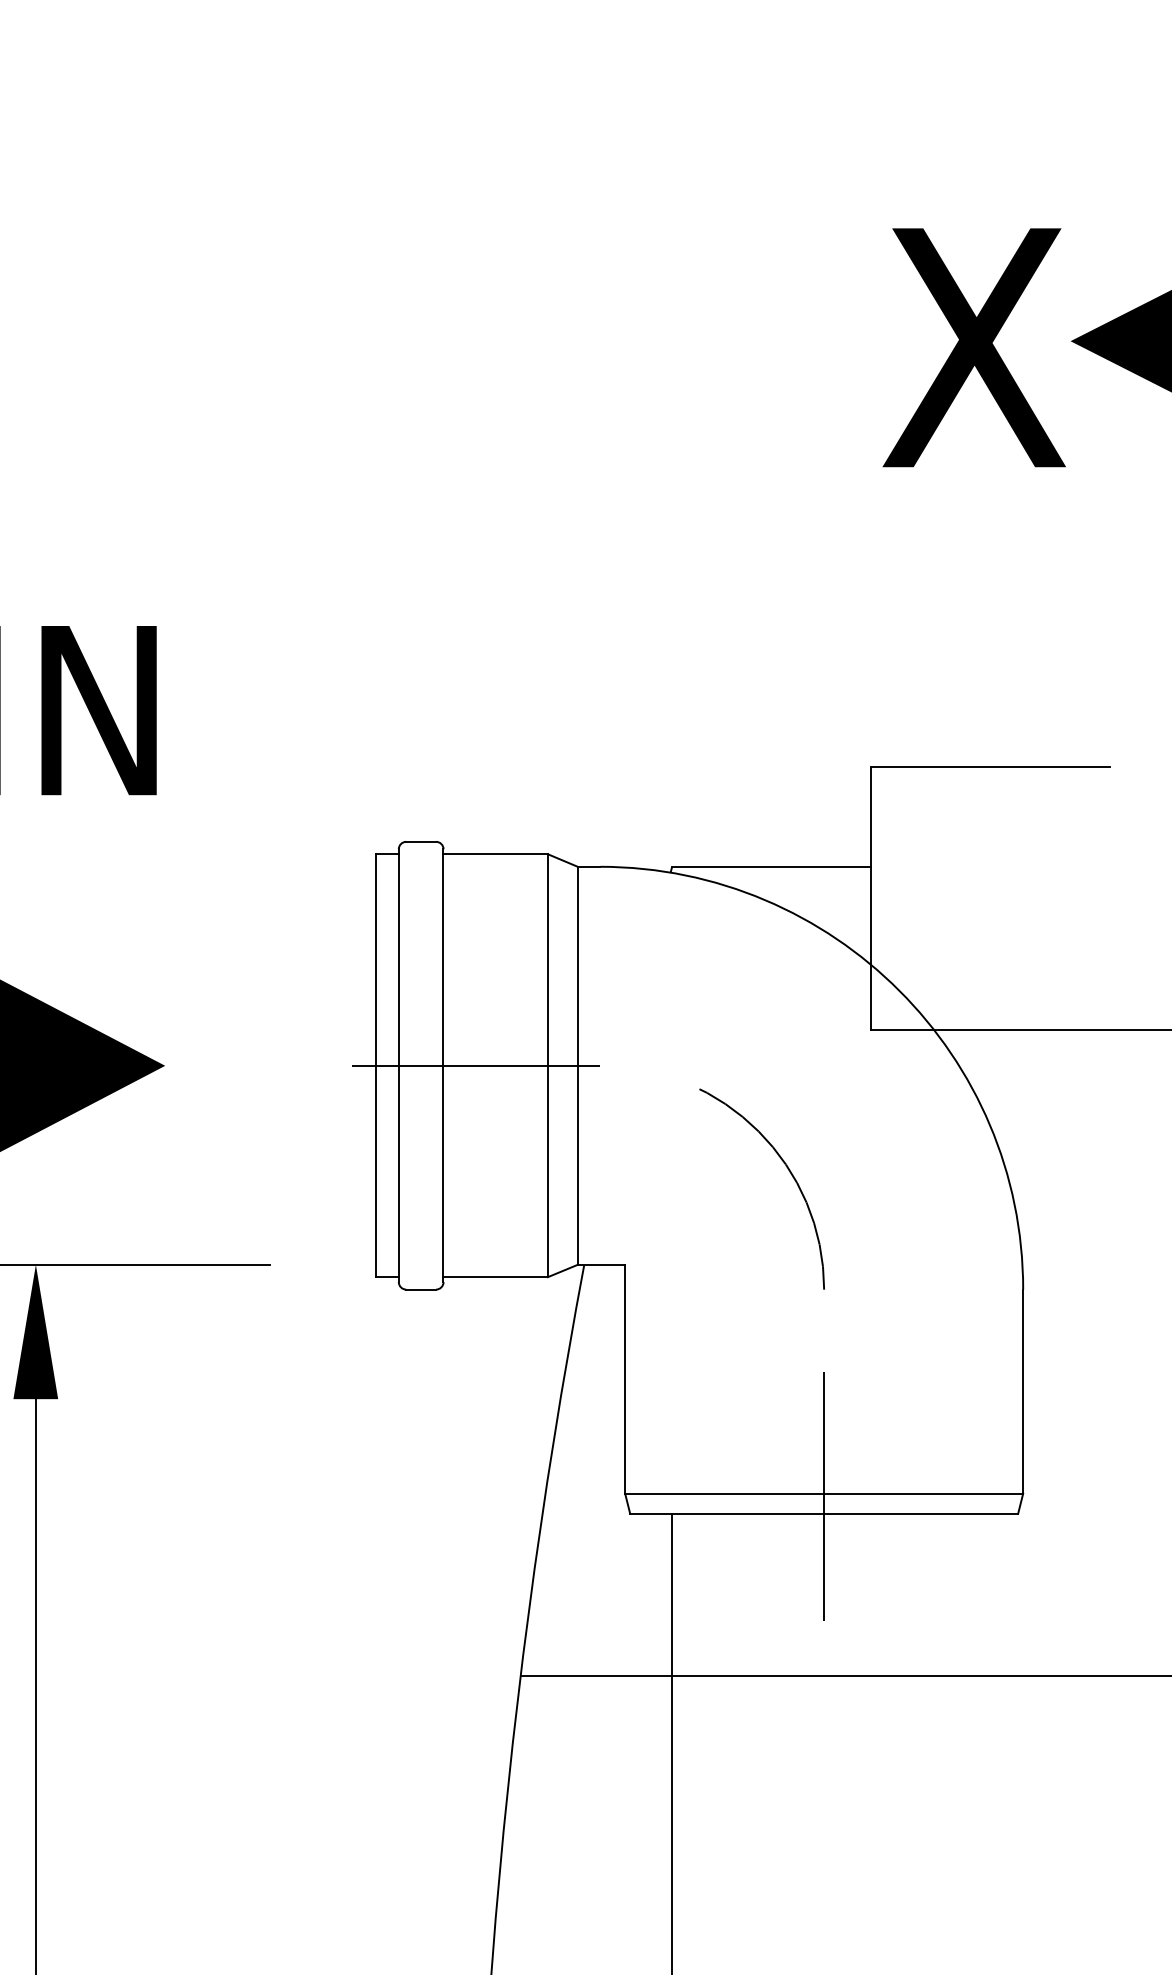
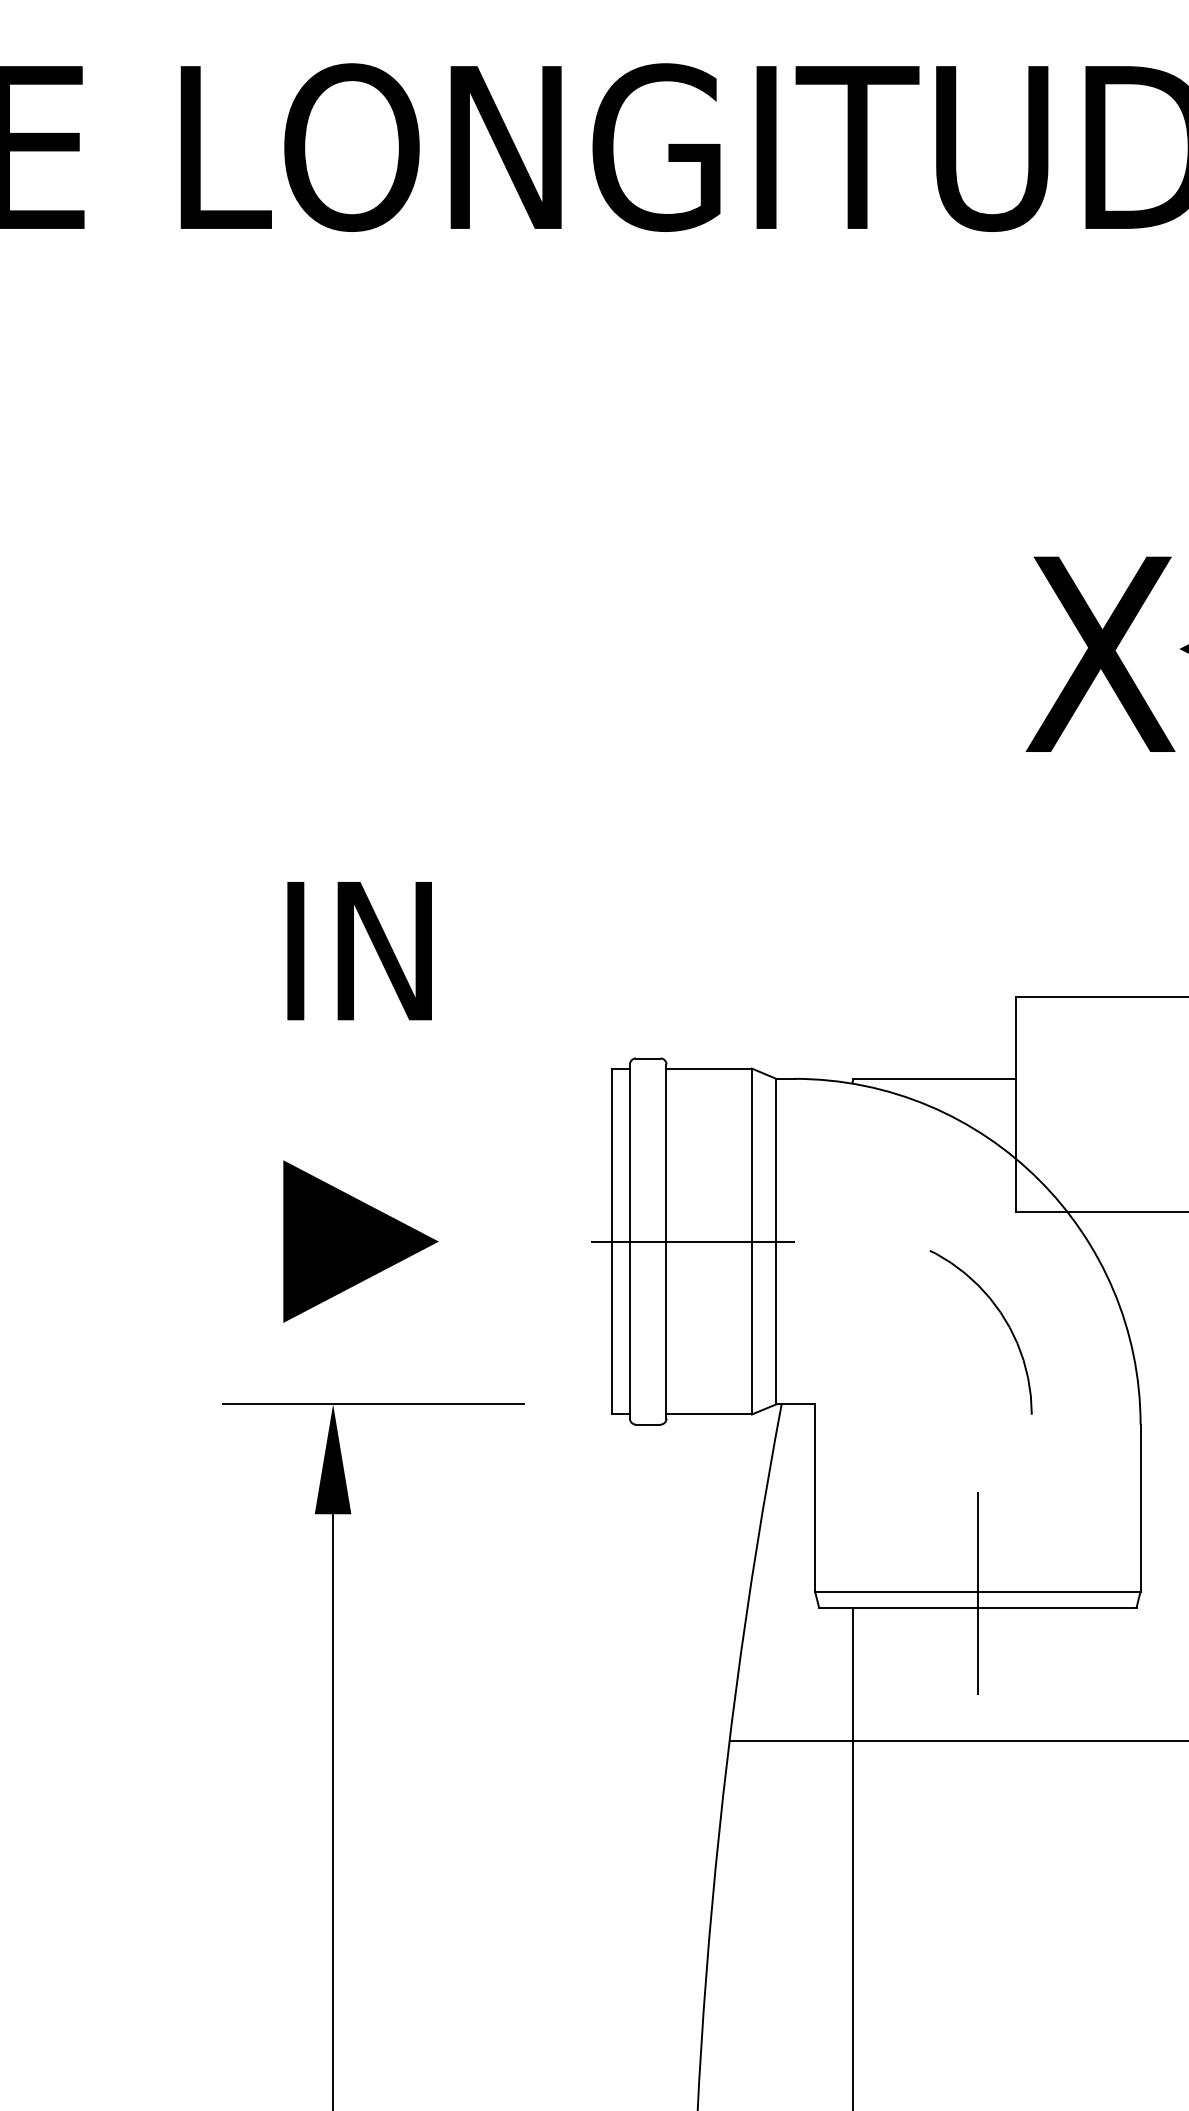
arc: (789, 1173) -> (1003, 1319), moved

